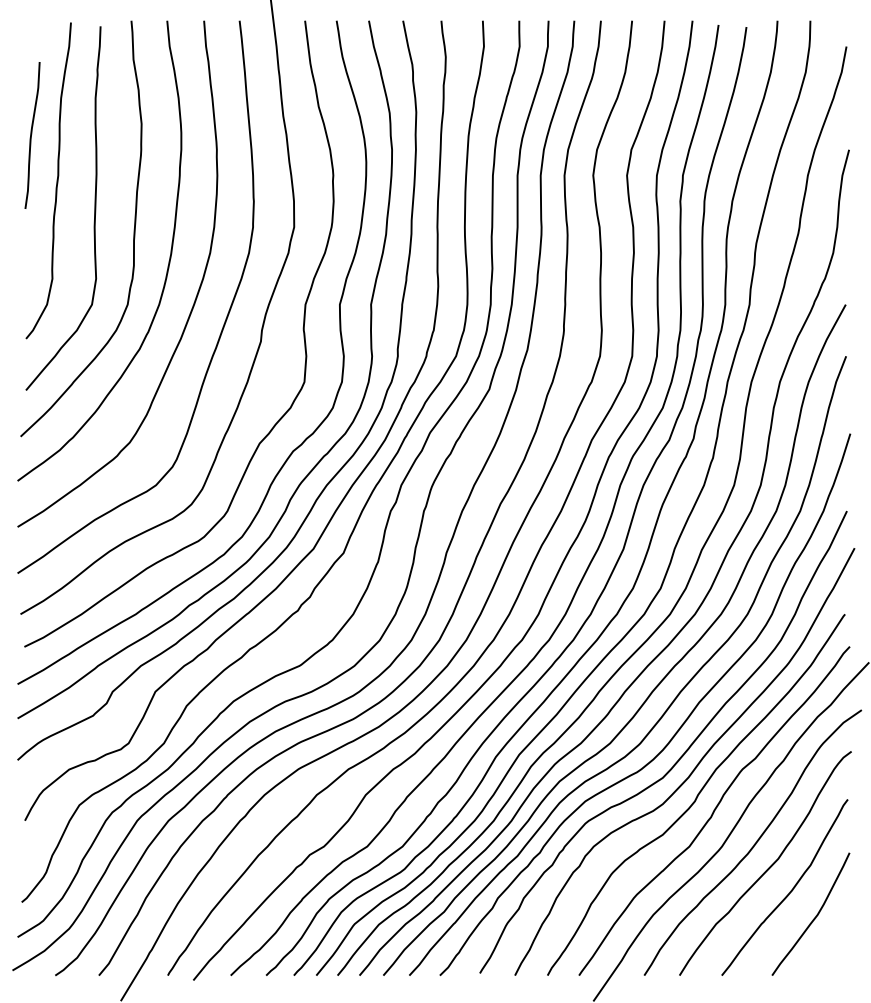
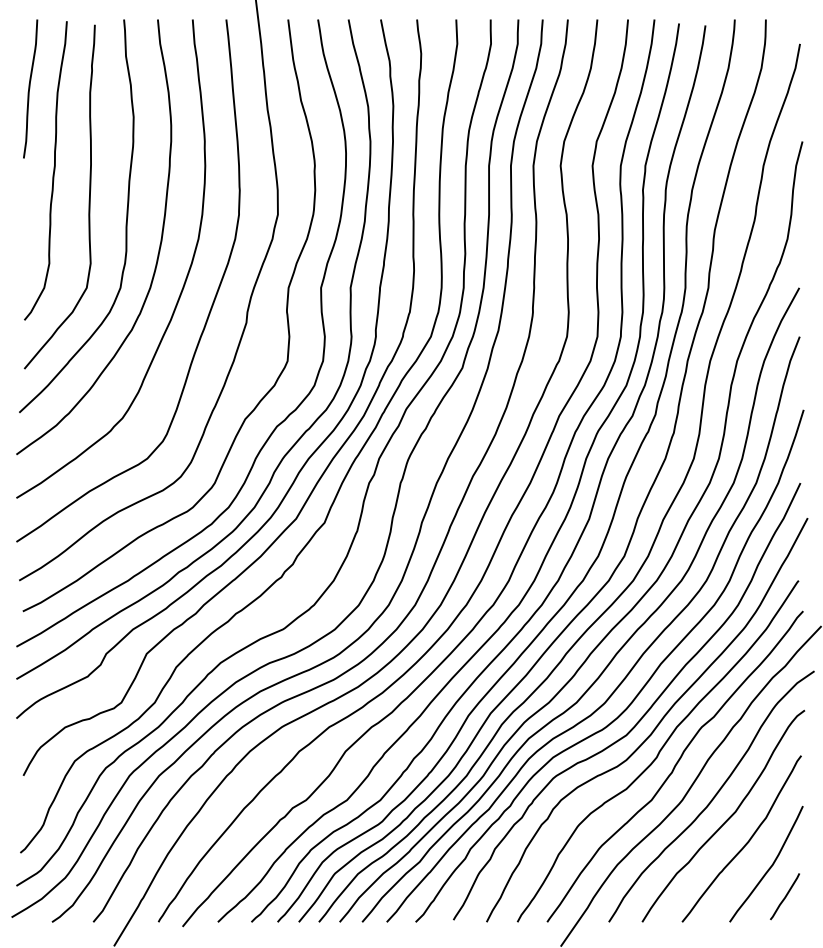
curve: (32, 134) -> (30, 88), moved
line: (830, 948) -> (784, 896), added

